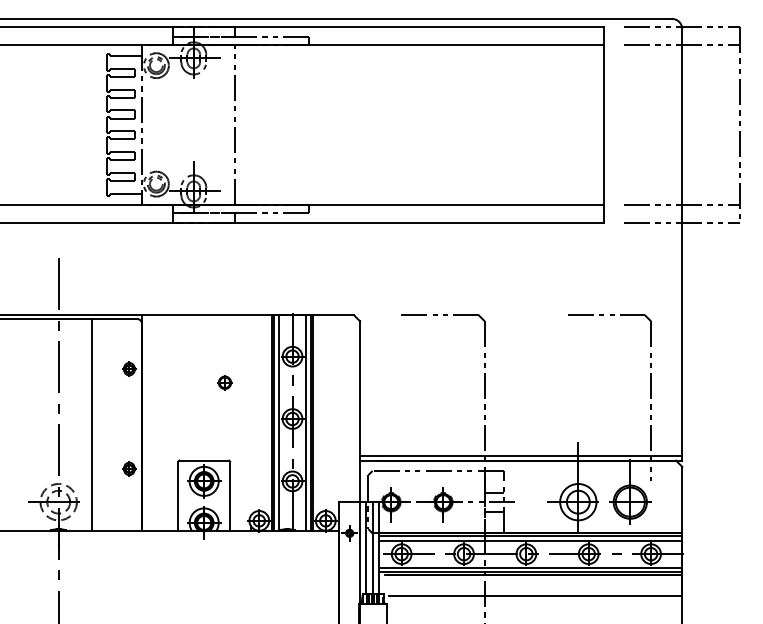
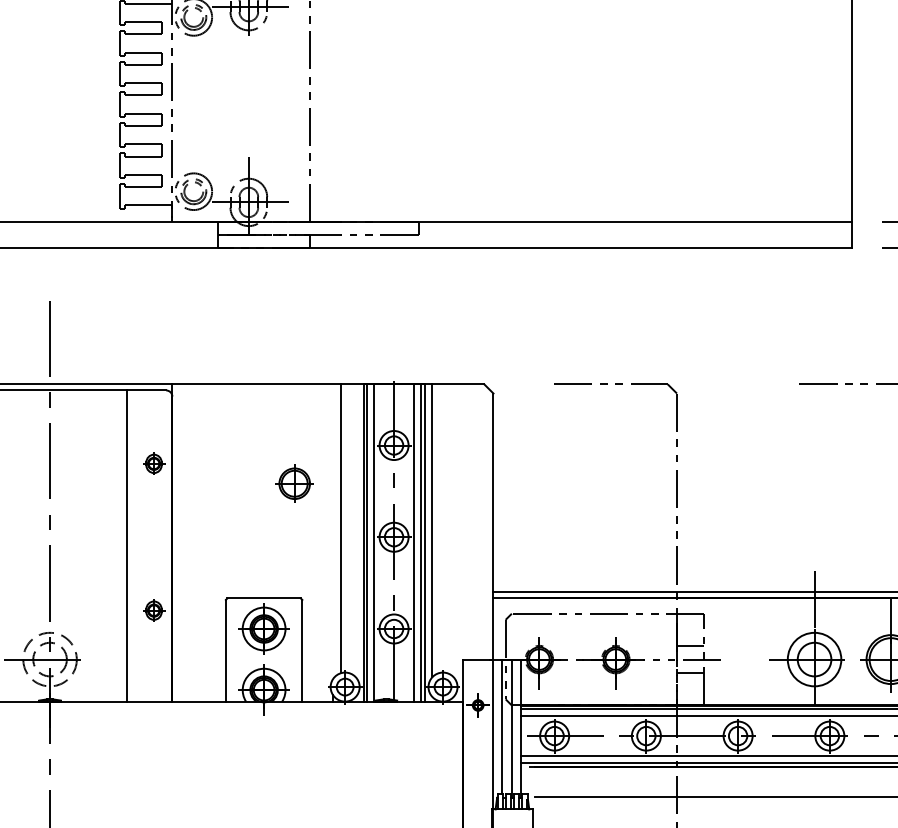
part: (224, 382) -> (293, 483), size x1.67
line: (256, 413) -> (341, 529), added
line: (318, 414) -> (432, 530), added
line: (92, 424) -> (127, 545), moved

